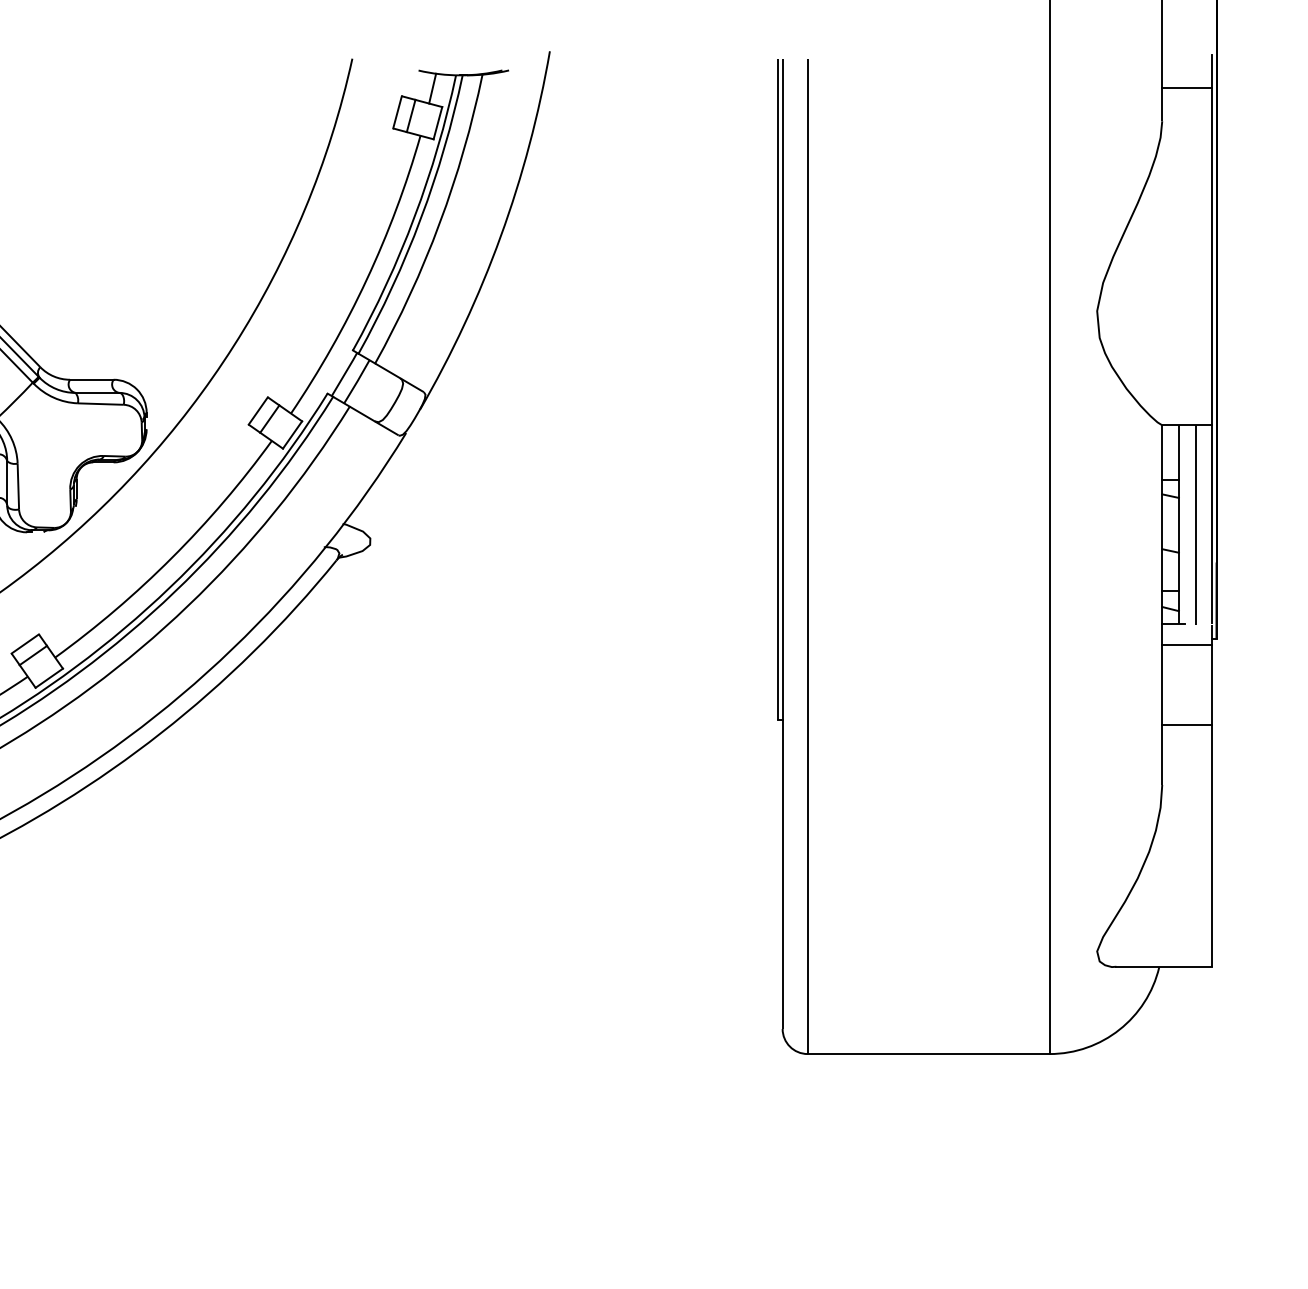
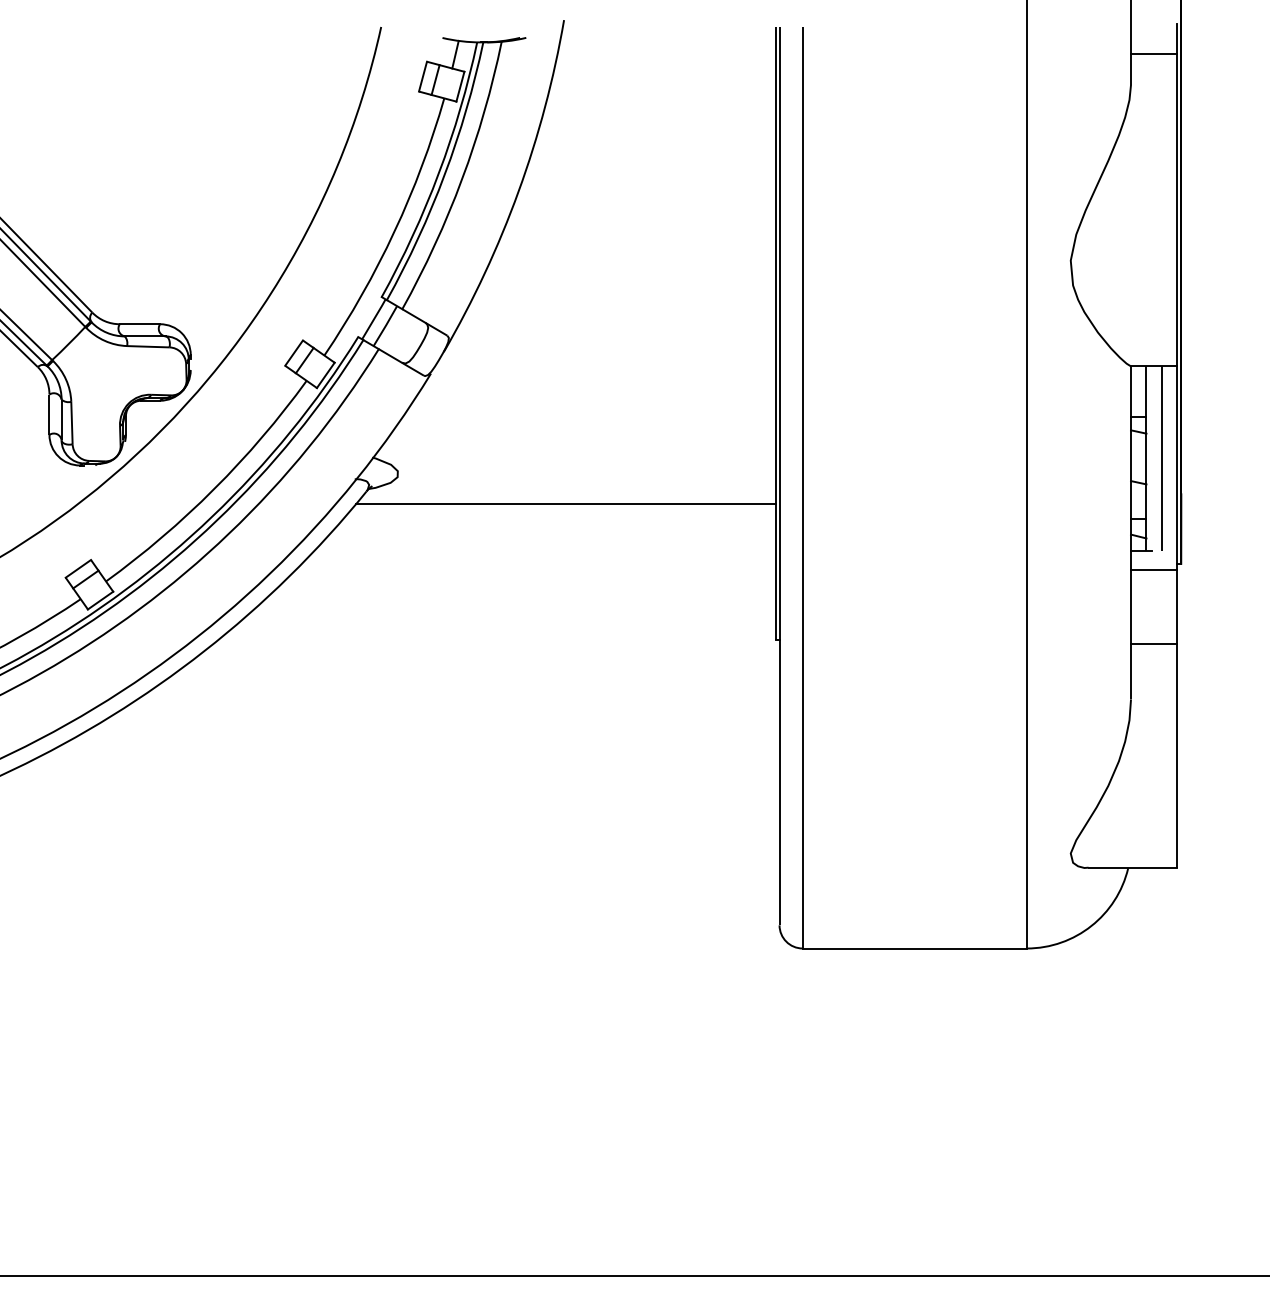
line: (551, 574) -> (565, 504), added

